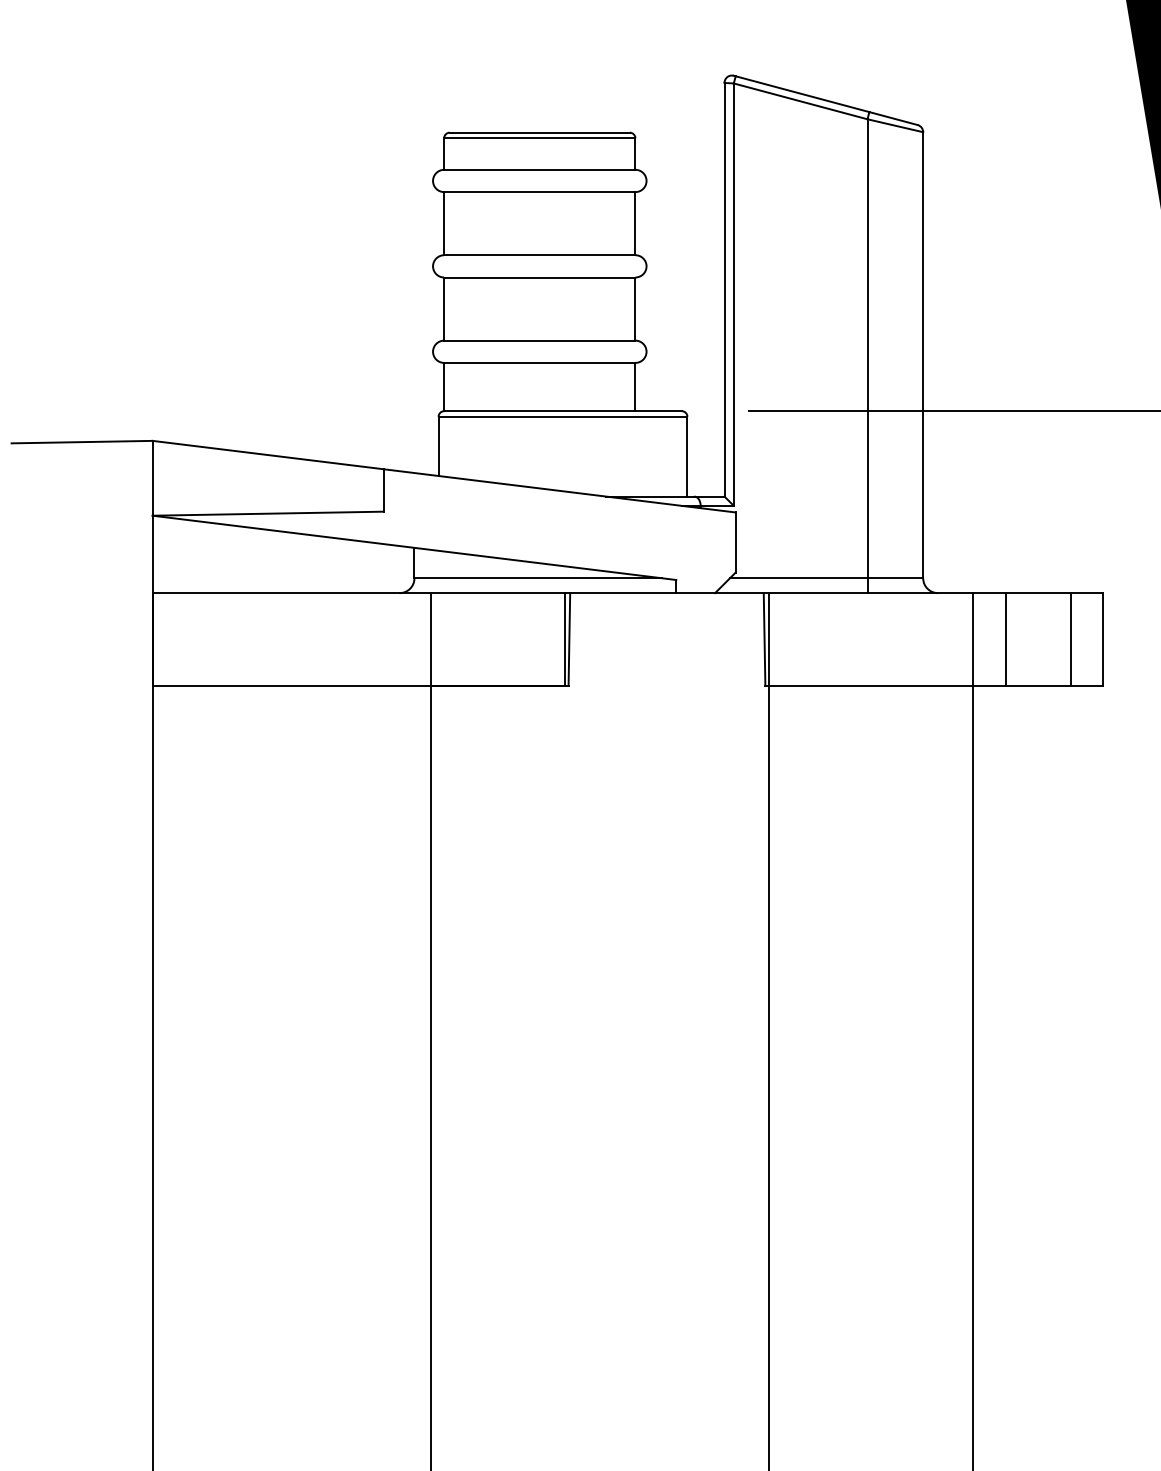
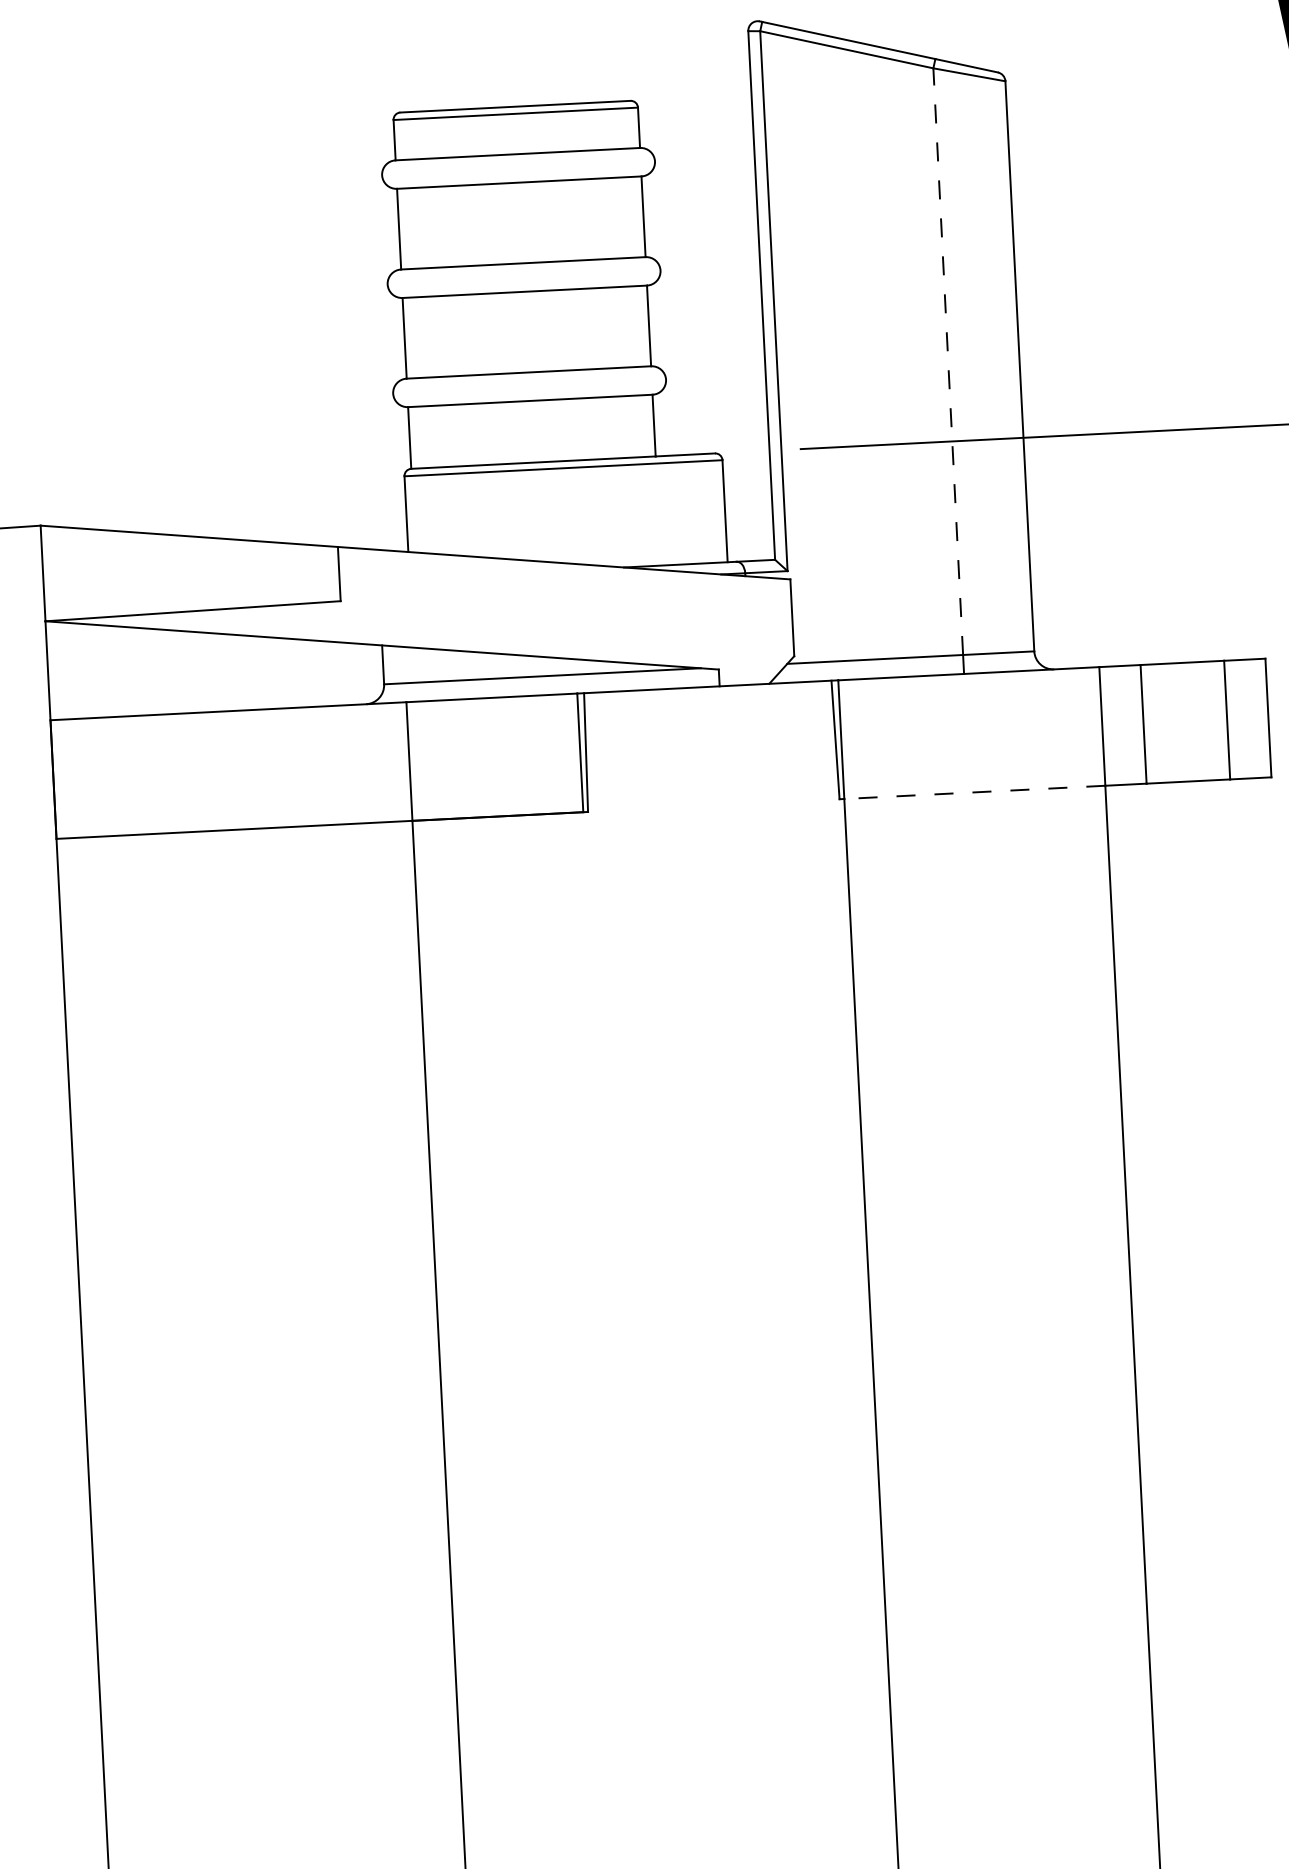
line: (867, 348) -> (948, 361), solid -> dashed
line: (870, 685) -> (973, 791), solid -> dashed

